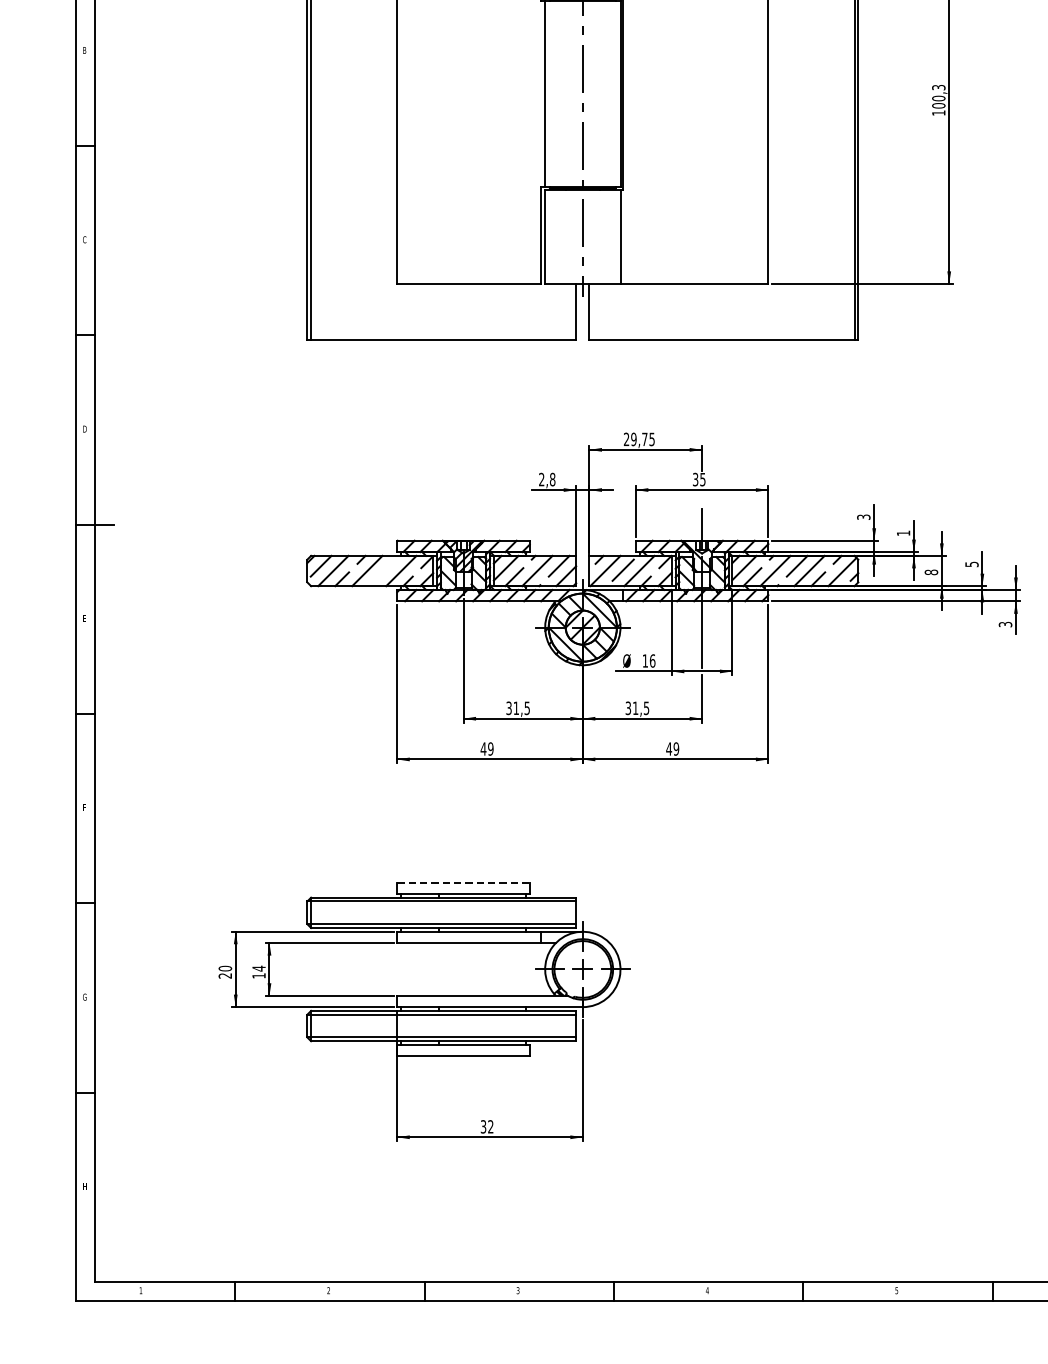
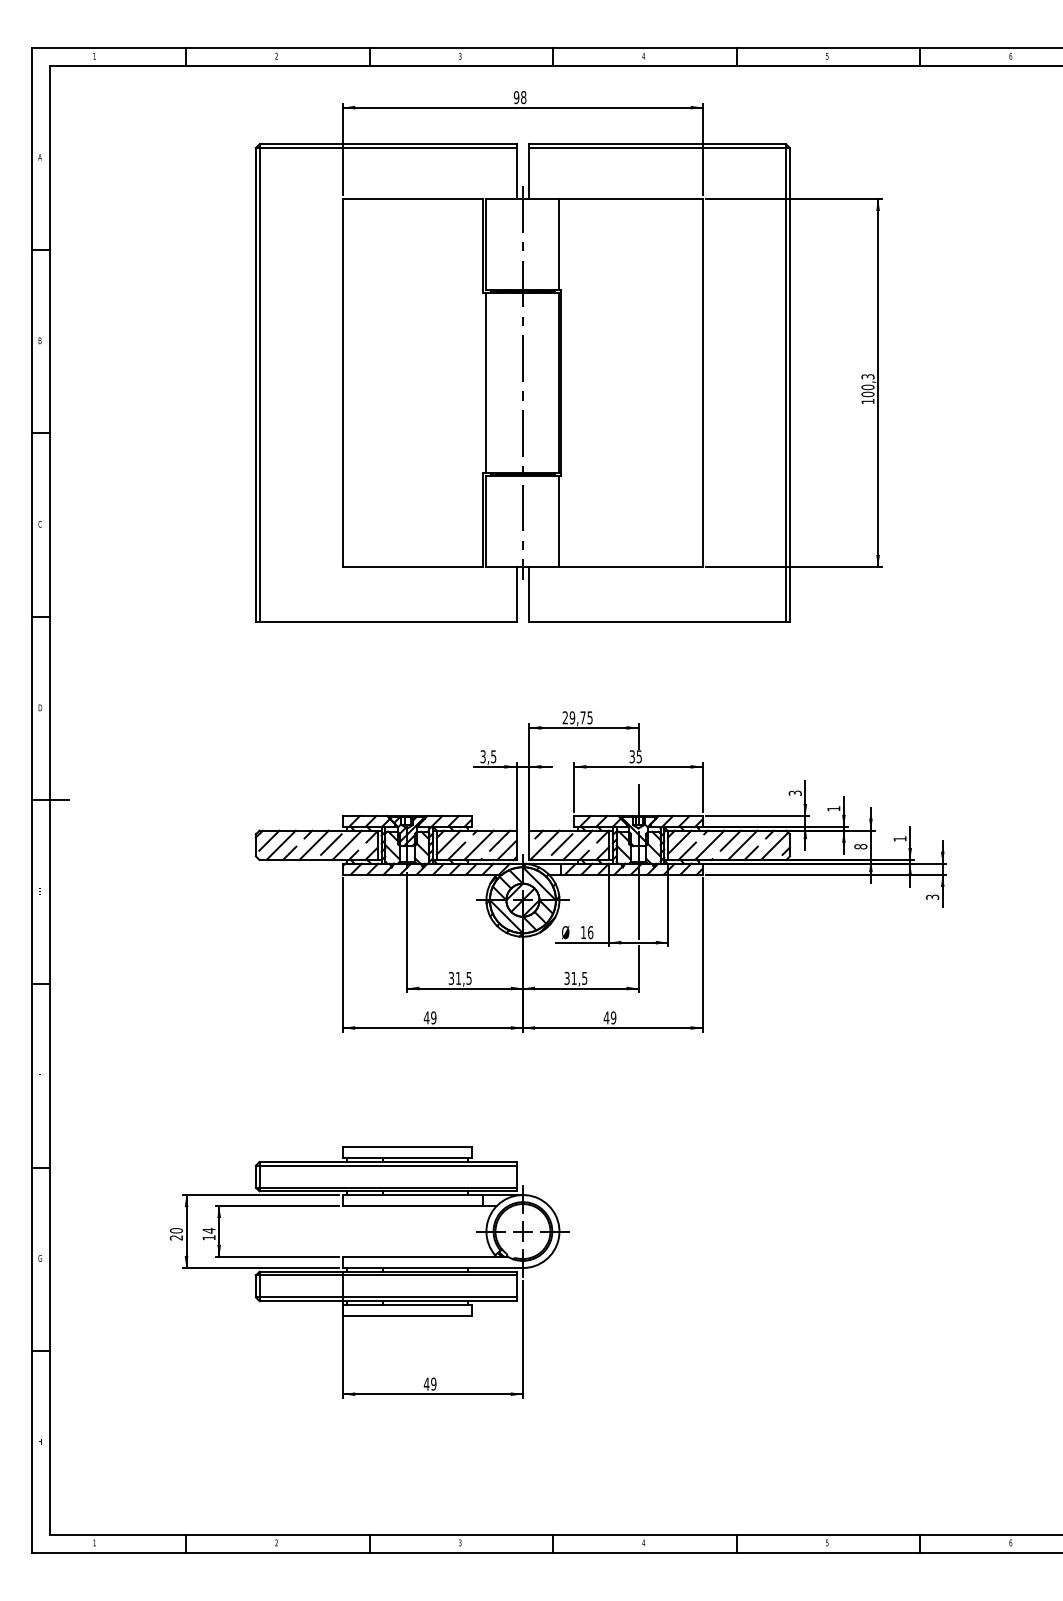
text: (547, 479) -> (488, 756), 2,8 -> 3,5
text: (971, 563) -> (899, 838), 5 -> 1
line: (385, 570) -> (331, 844), added
line: (463, 882) -> (407, 1147), dashed -> solid
text: (486, 1126) -> (429, 1383), 32 -> 49

